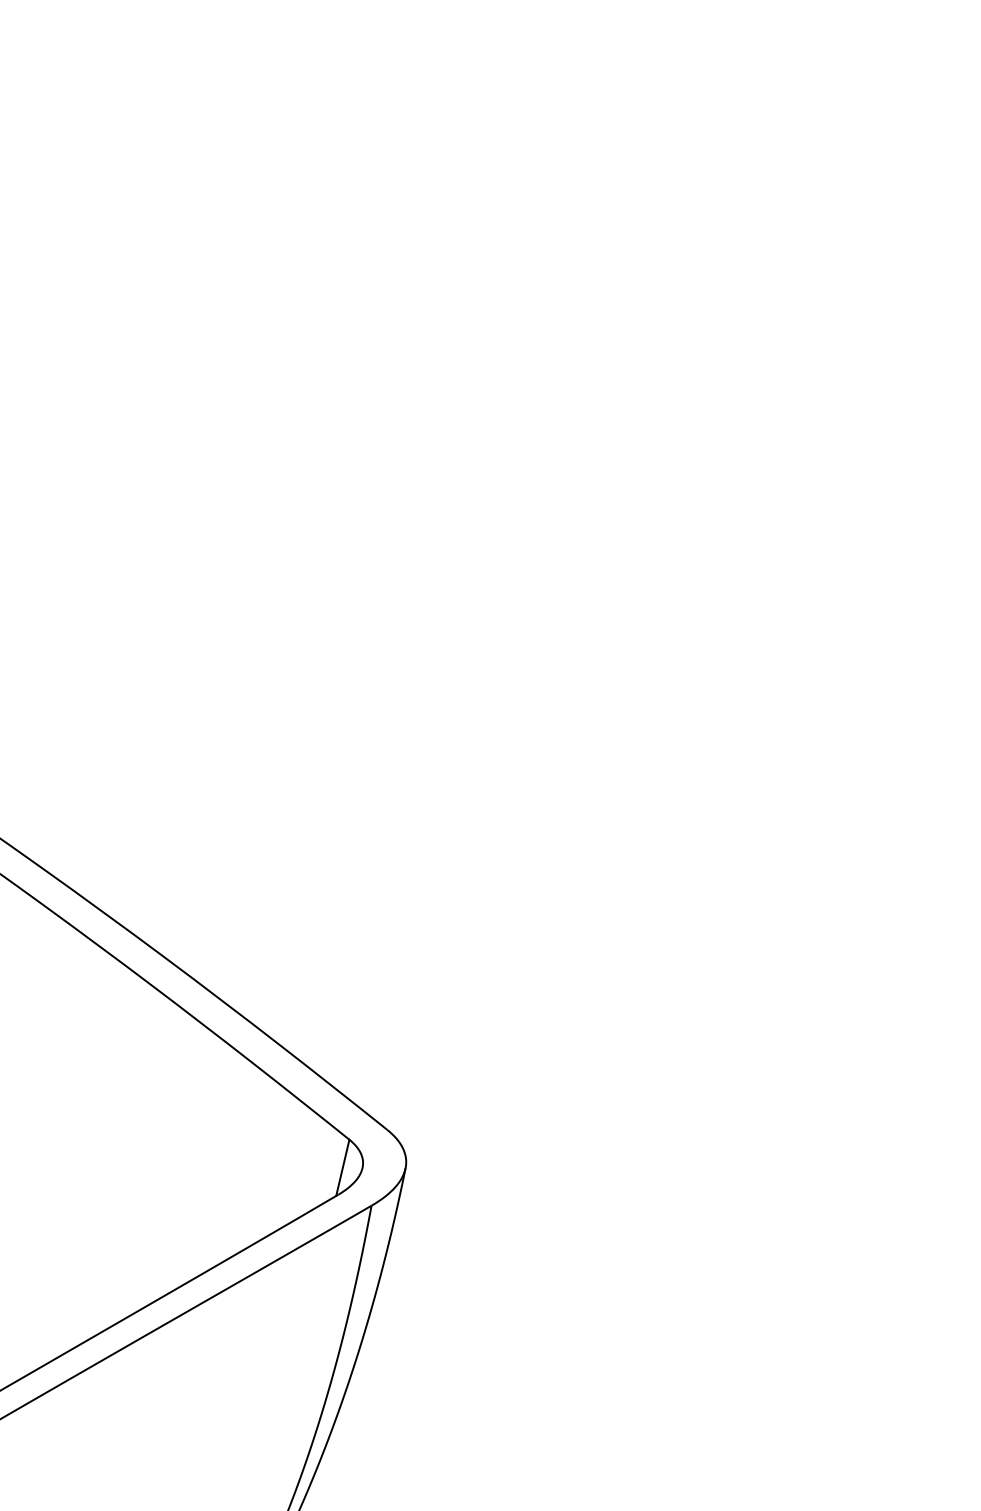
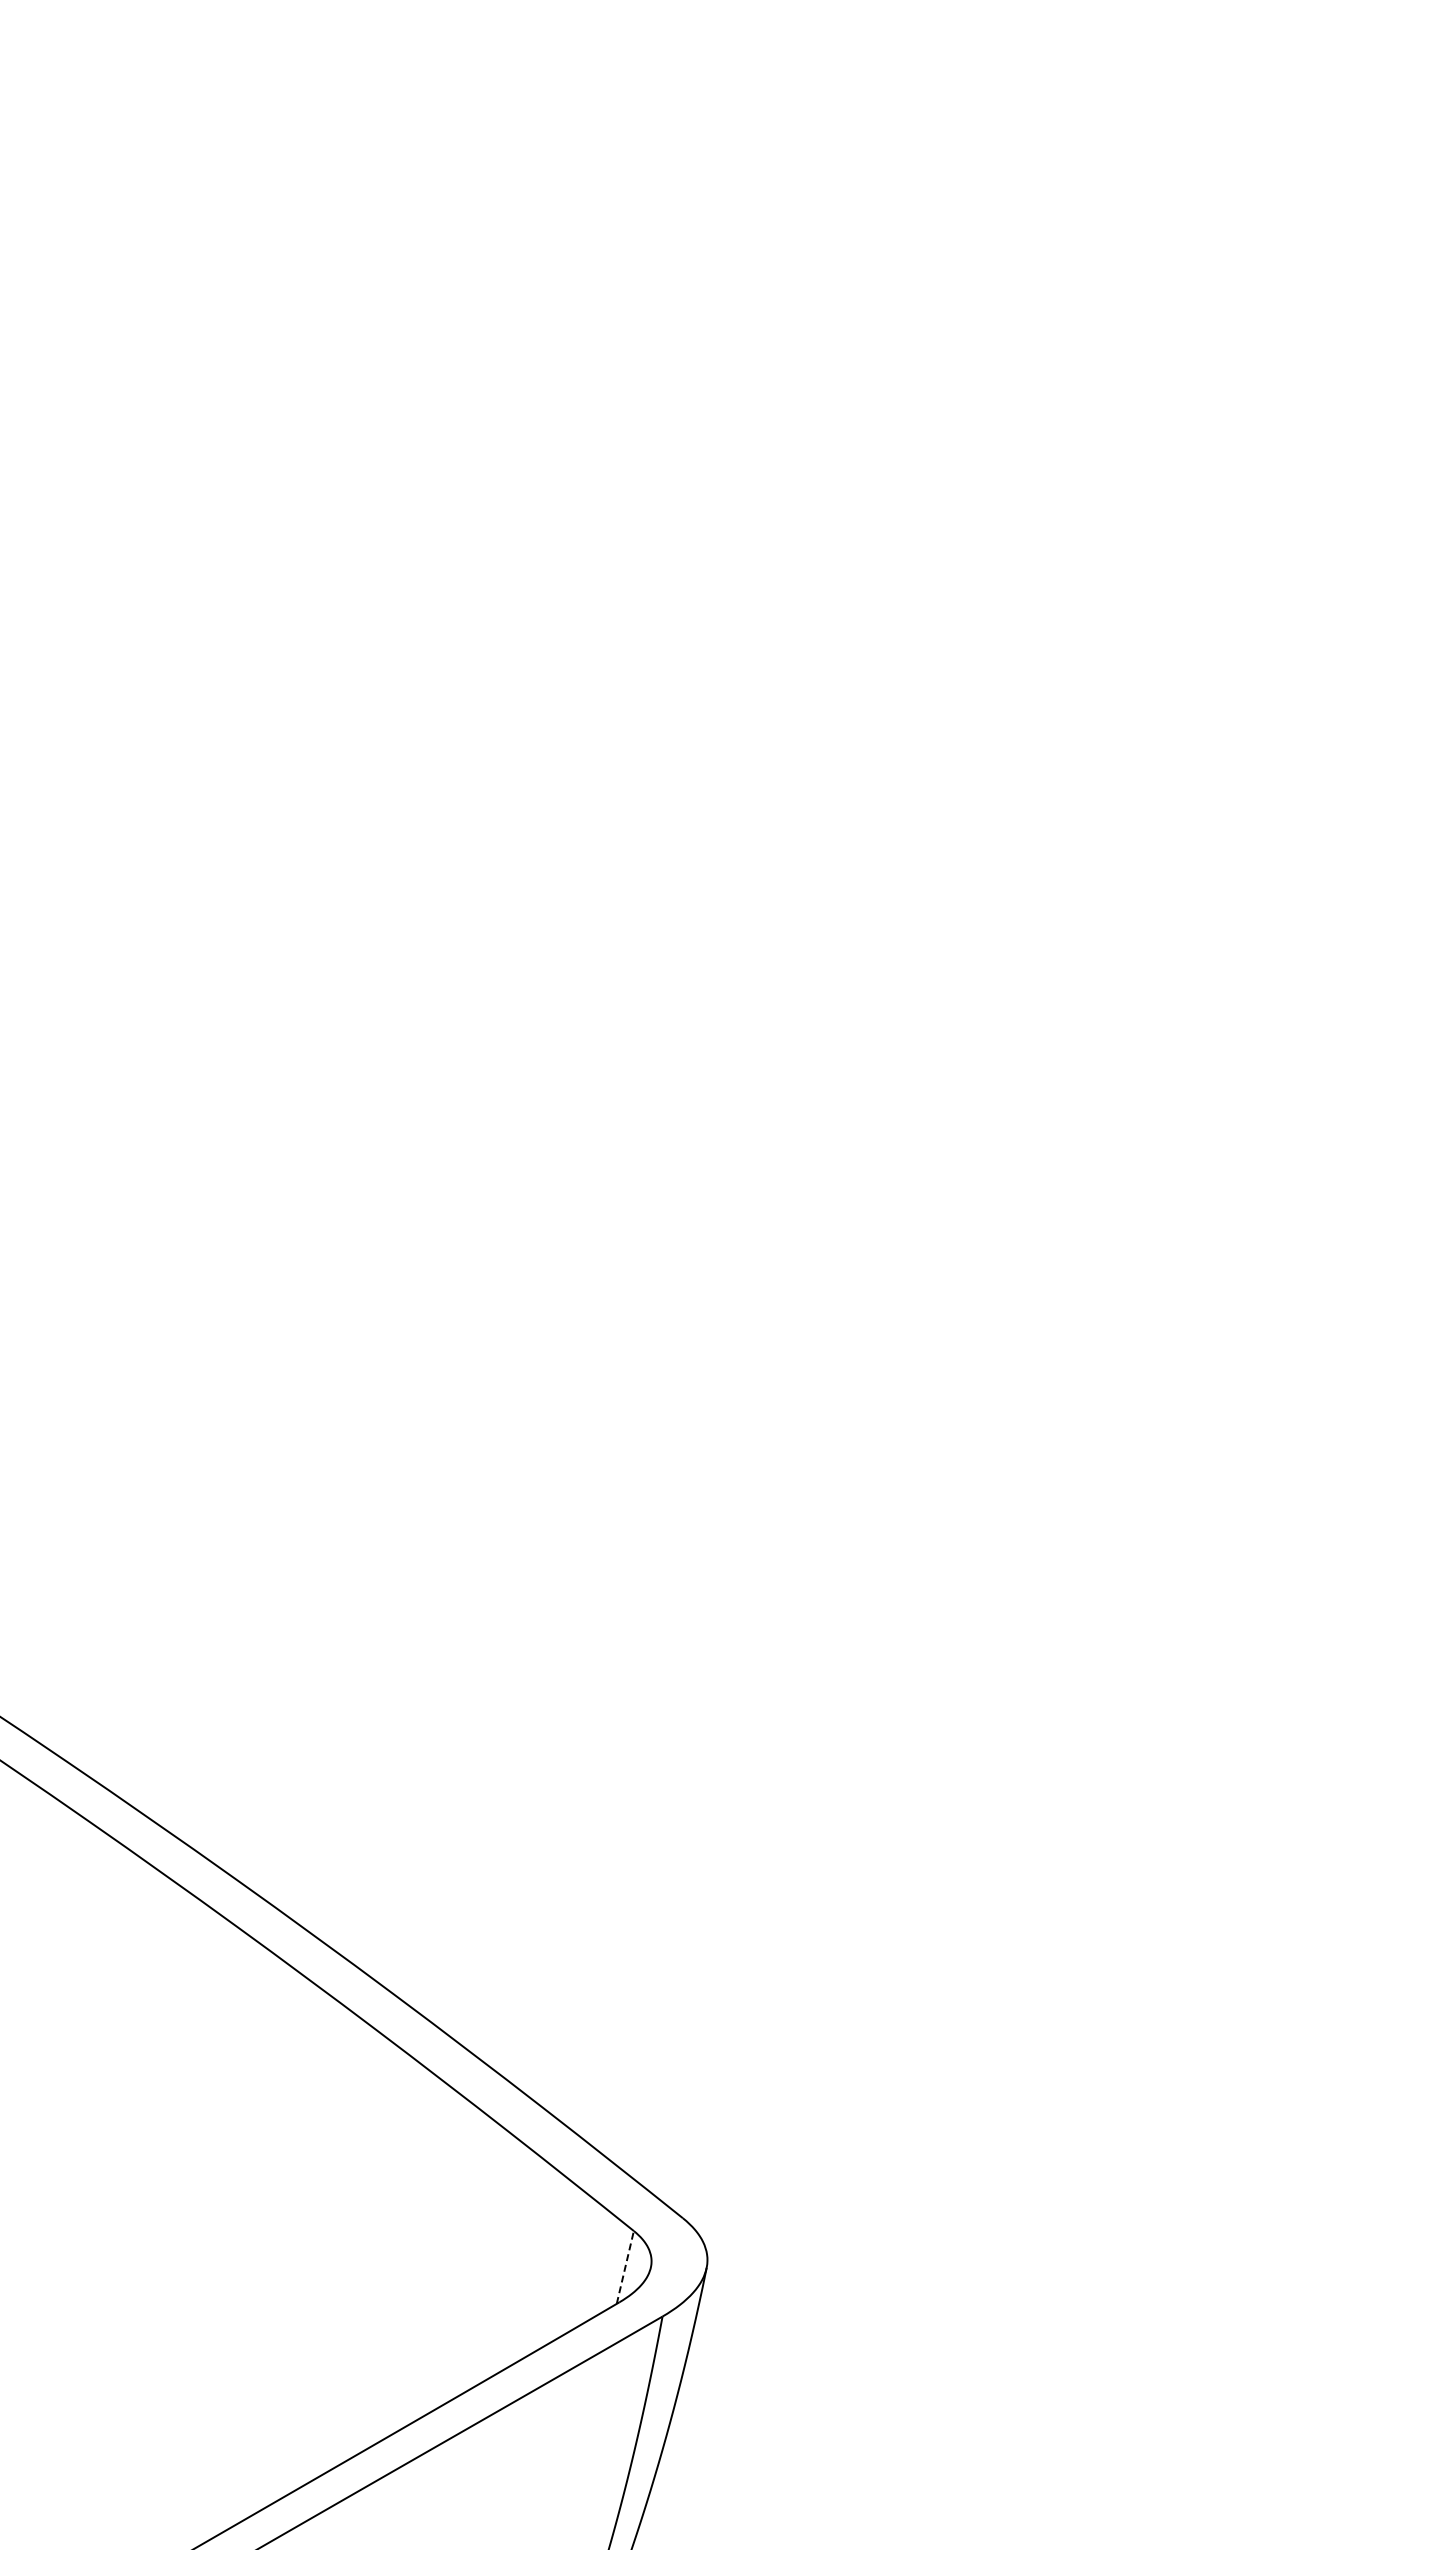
line: (342, 1167) -> (625, 2266), solid -> dashed

